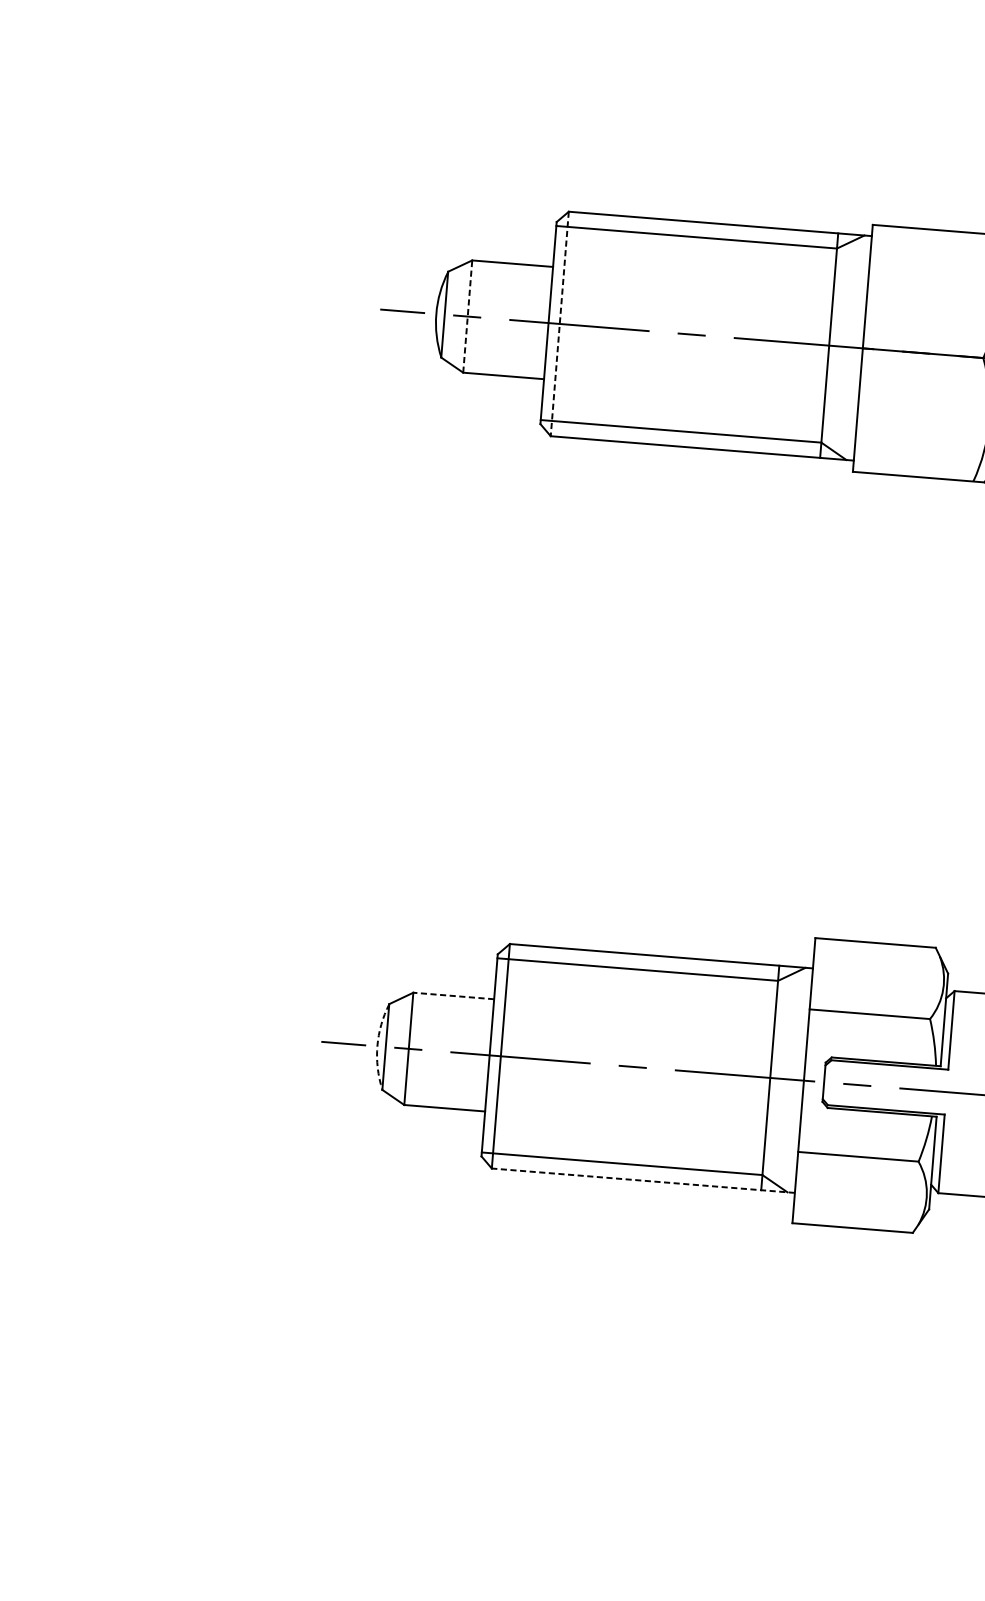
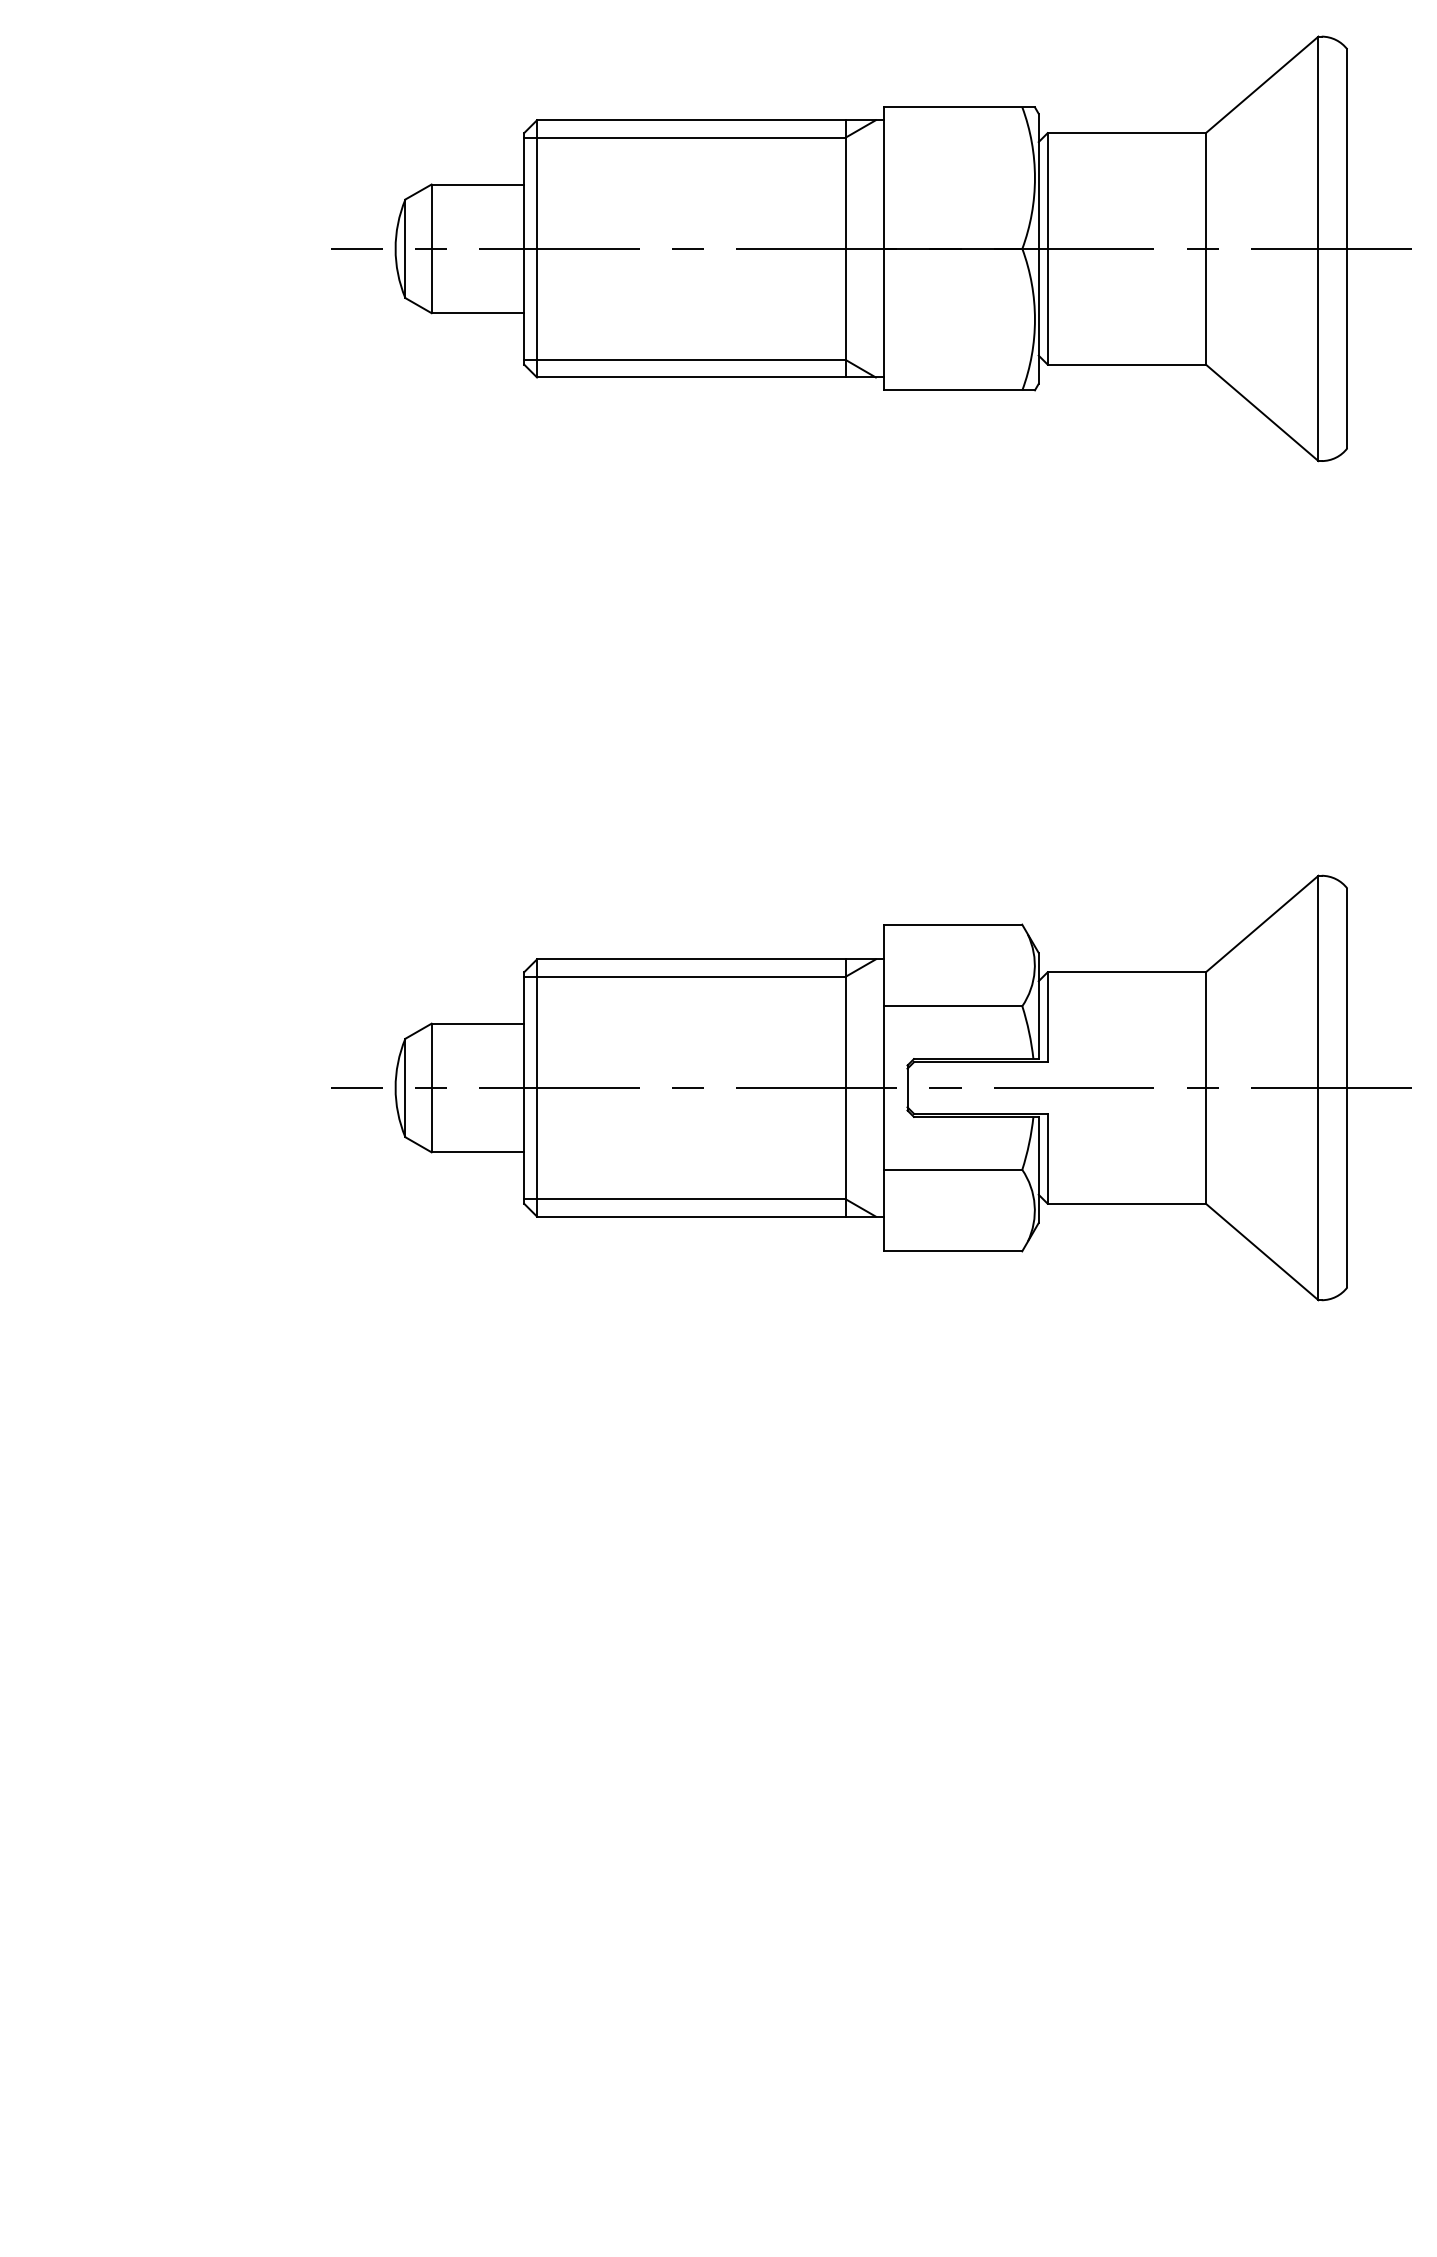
line: (467, 316) -> (431, 248), dashed -> solid
line: (560, 323) -> (537, 248), dashed -> solid
line: (453, 995) -> (477, 1023), dashed -> solid
arc: (377, 1046) -> (395, 1088), dashed -> solid
line: (643, 1180) -> (710, 1216), dashed -> solid

